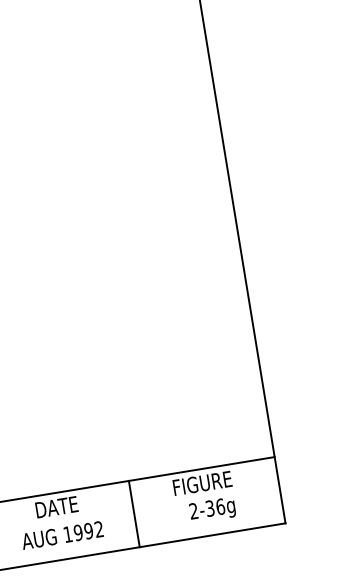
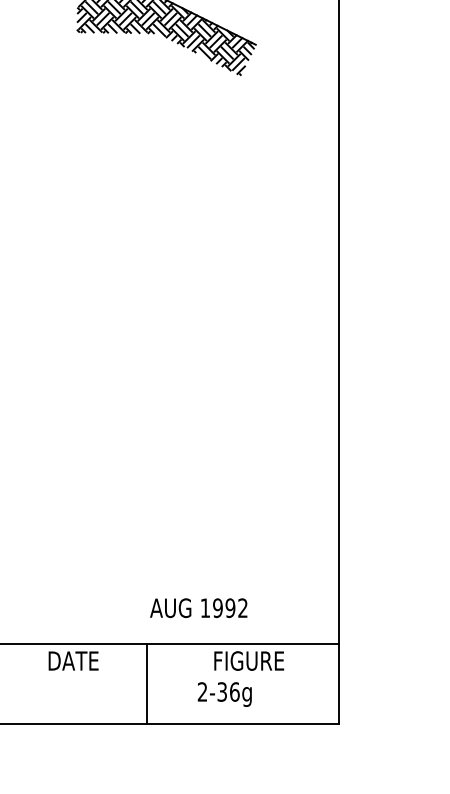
text: (212, 510) -> (224, 694), moved
line: (134, 513) -> (147, 683), moved
text: (62, 535) -> (198, 608), moved

